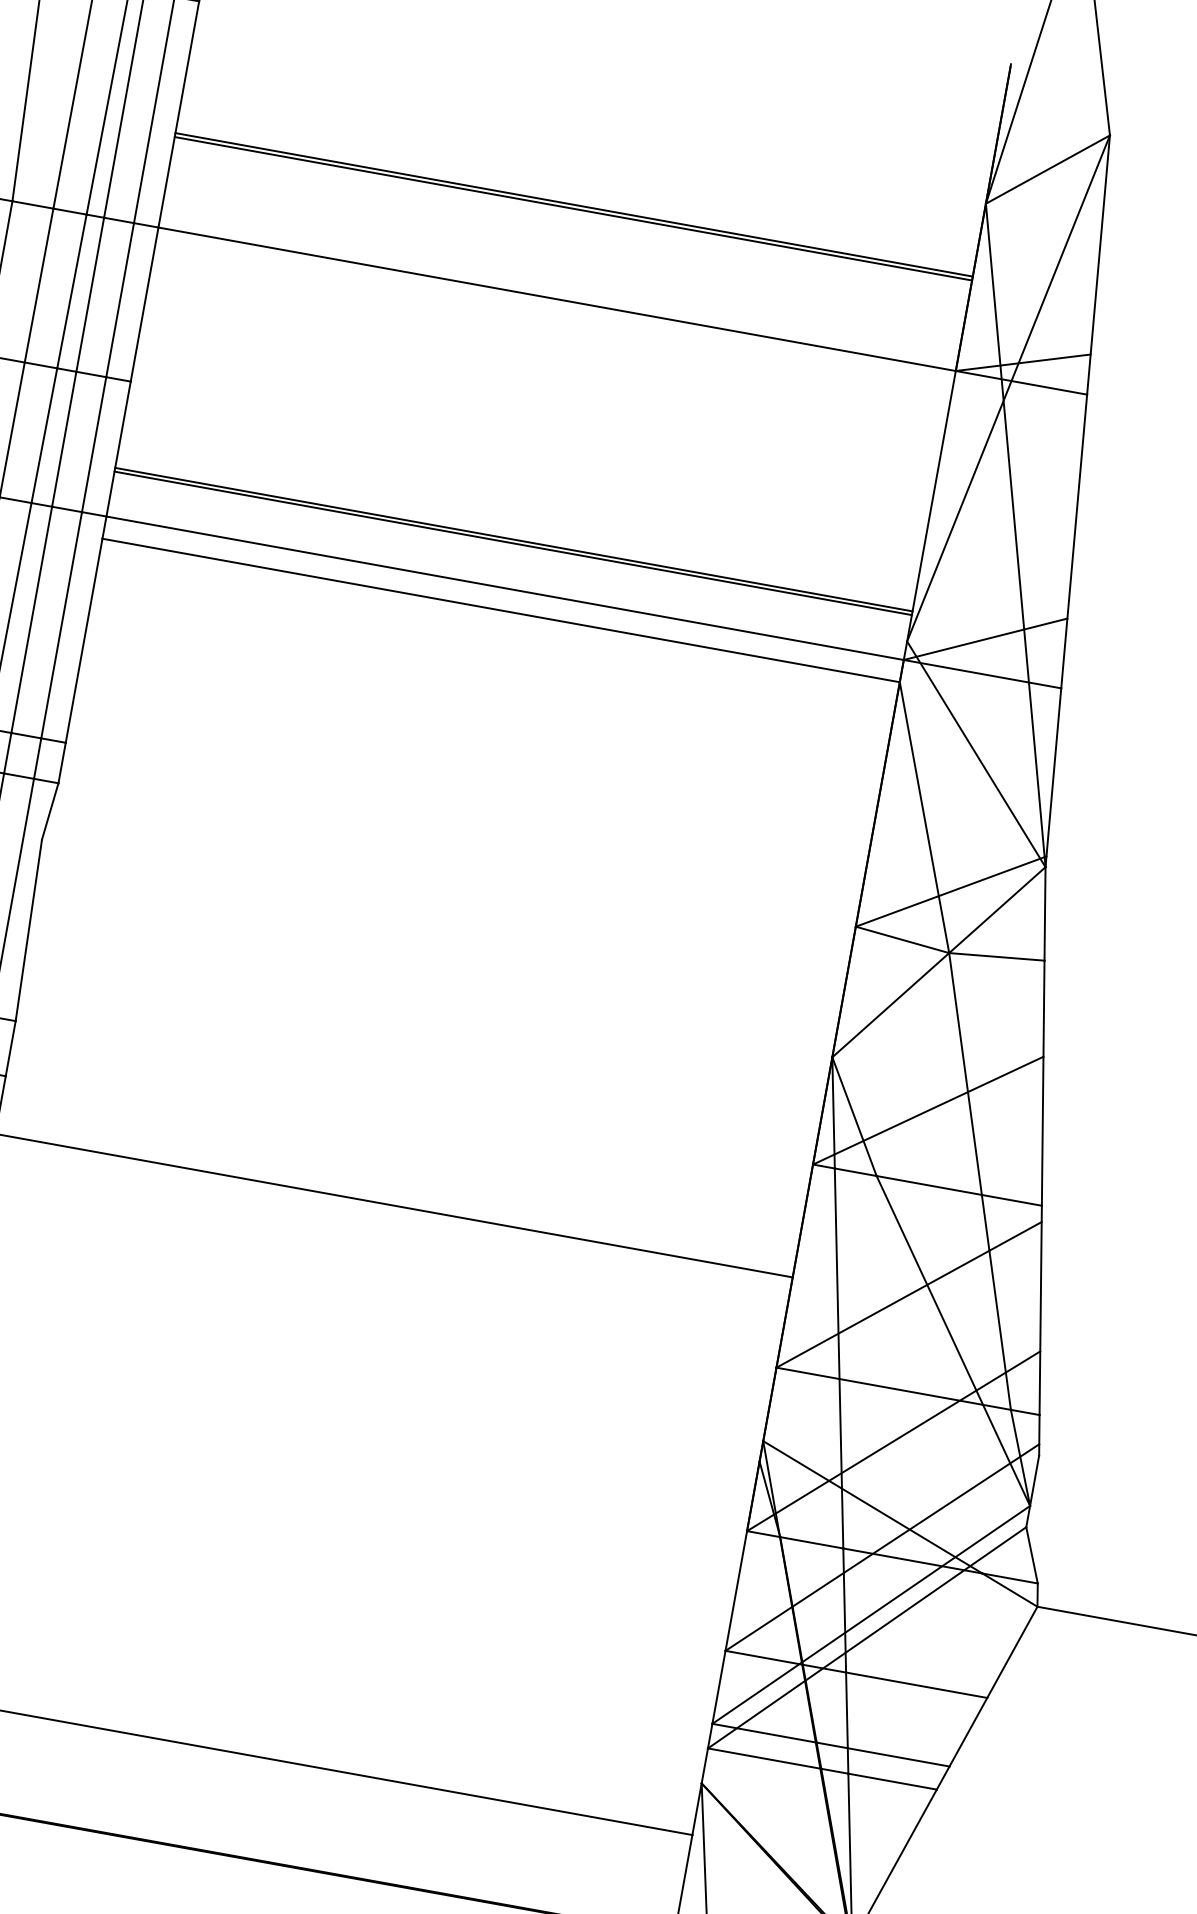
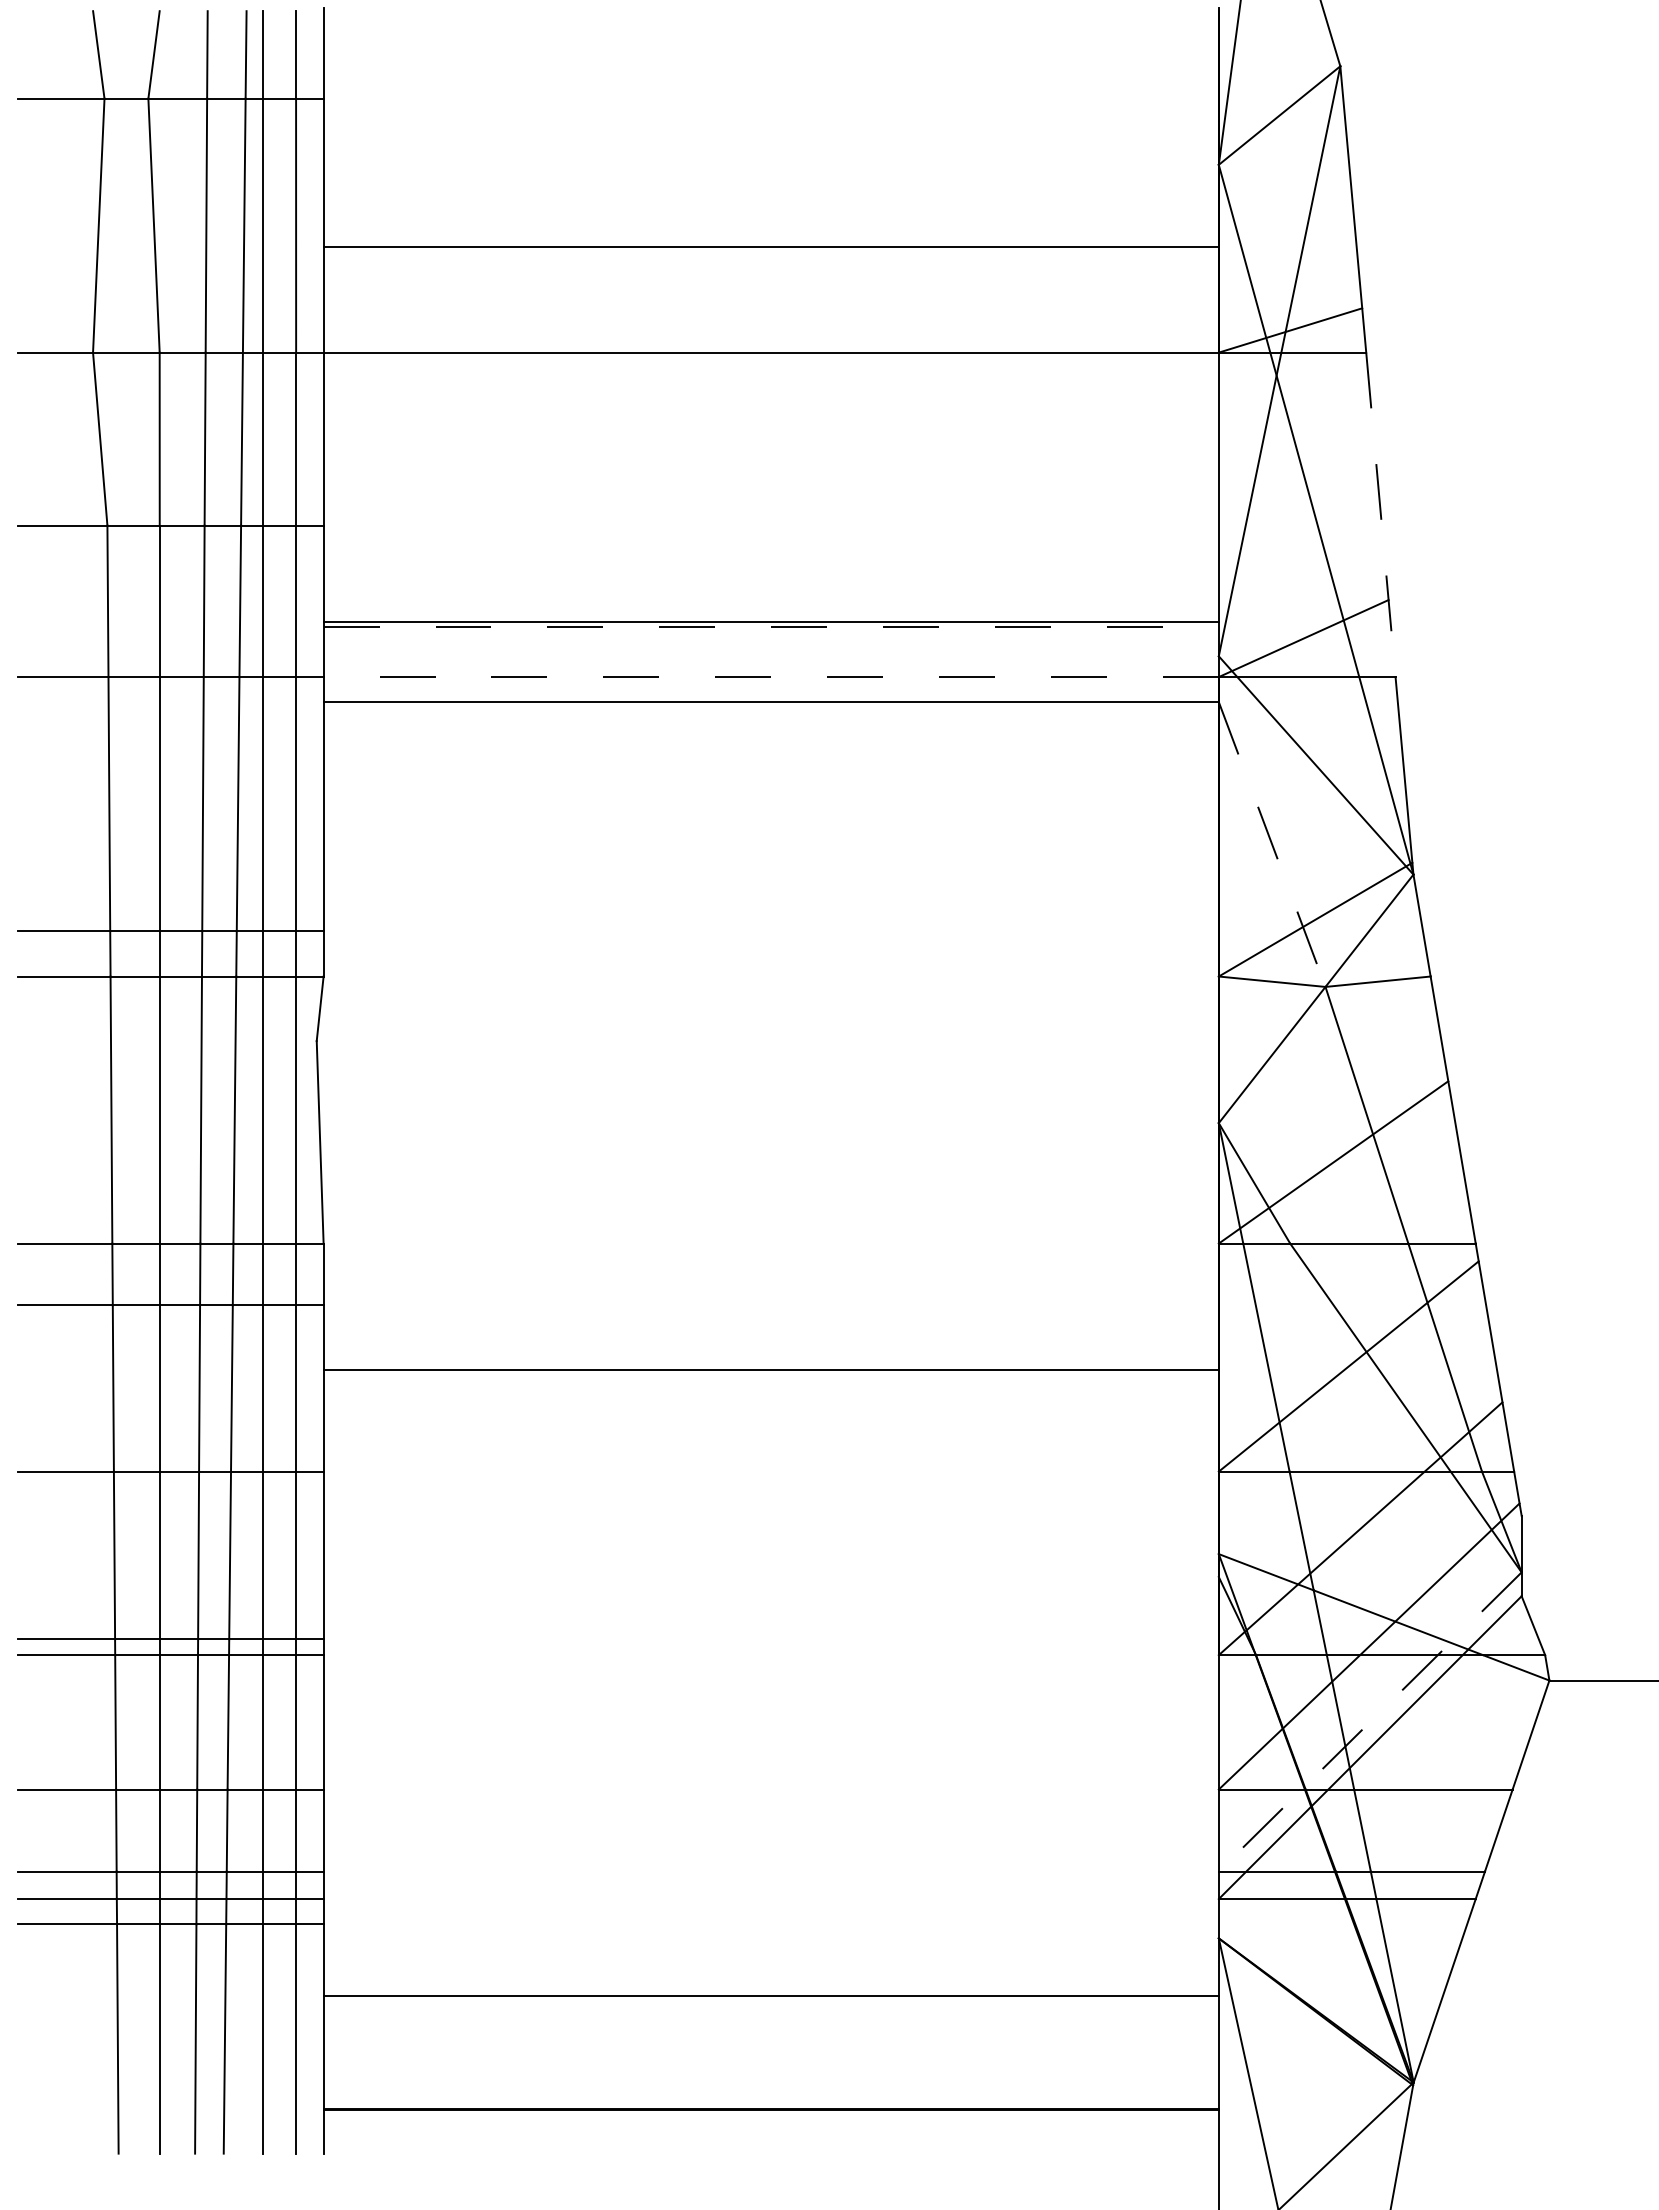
line: (572, 209) -> (770, 251), removed
line: (1073, 541) -> (1380, 514), solid -> dashed
line: (513, 543) -> (771, 626), solid -> dashed
line: (505, 588) -> (771, 677), solid -> dashed
line: (924, 817) -> (1272, 844), solid -> dashed
line: (871, 1614) -> (1370, 1721), solid -> dashed

